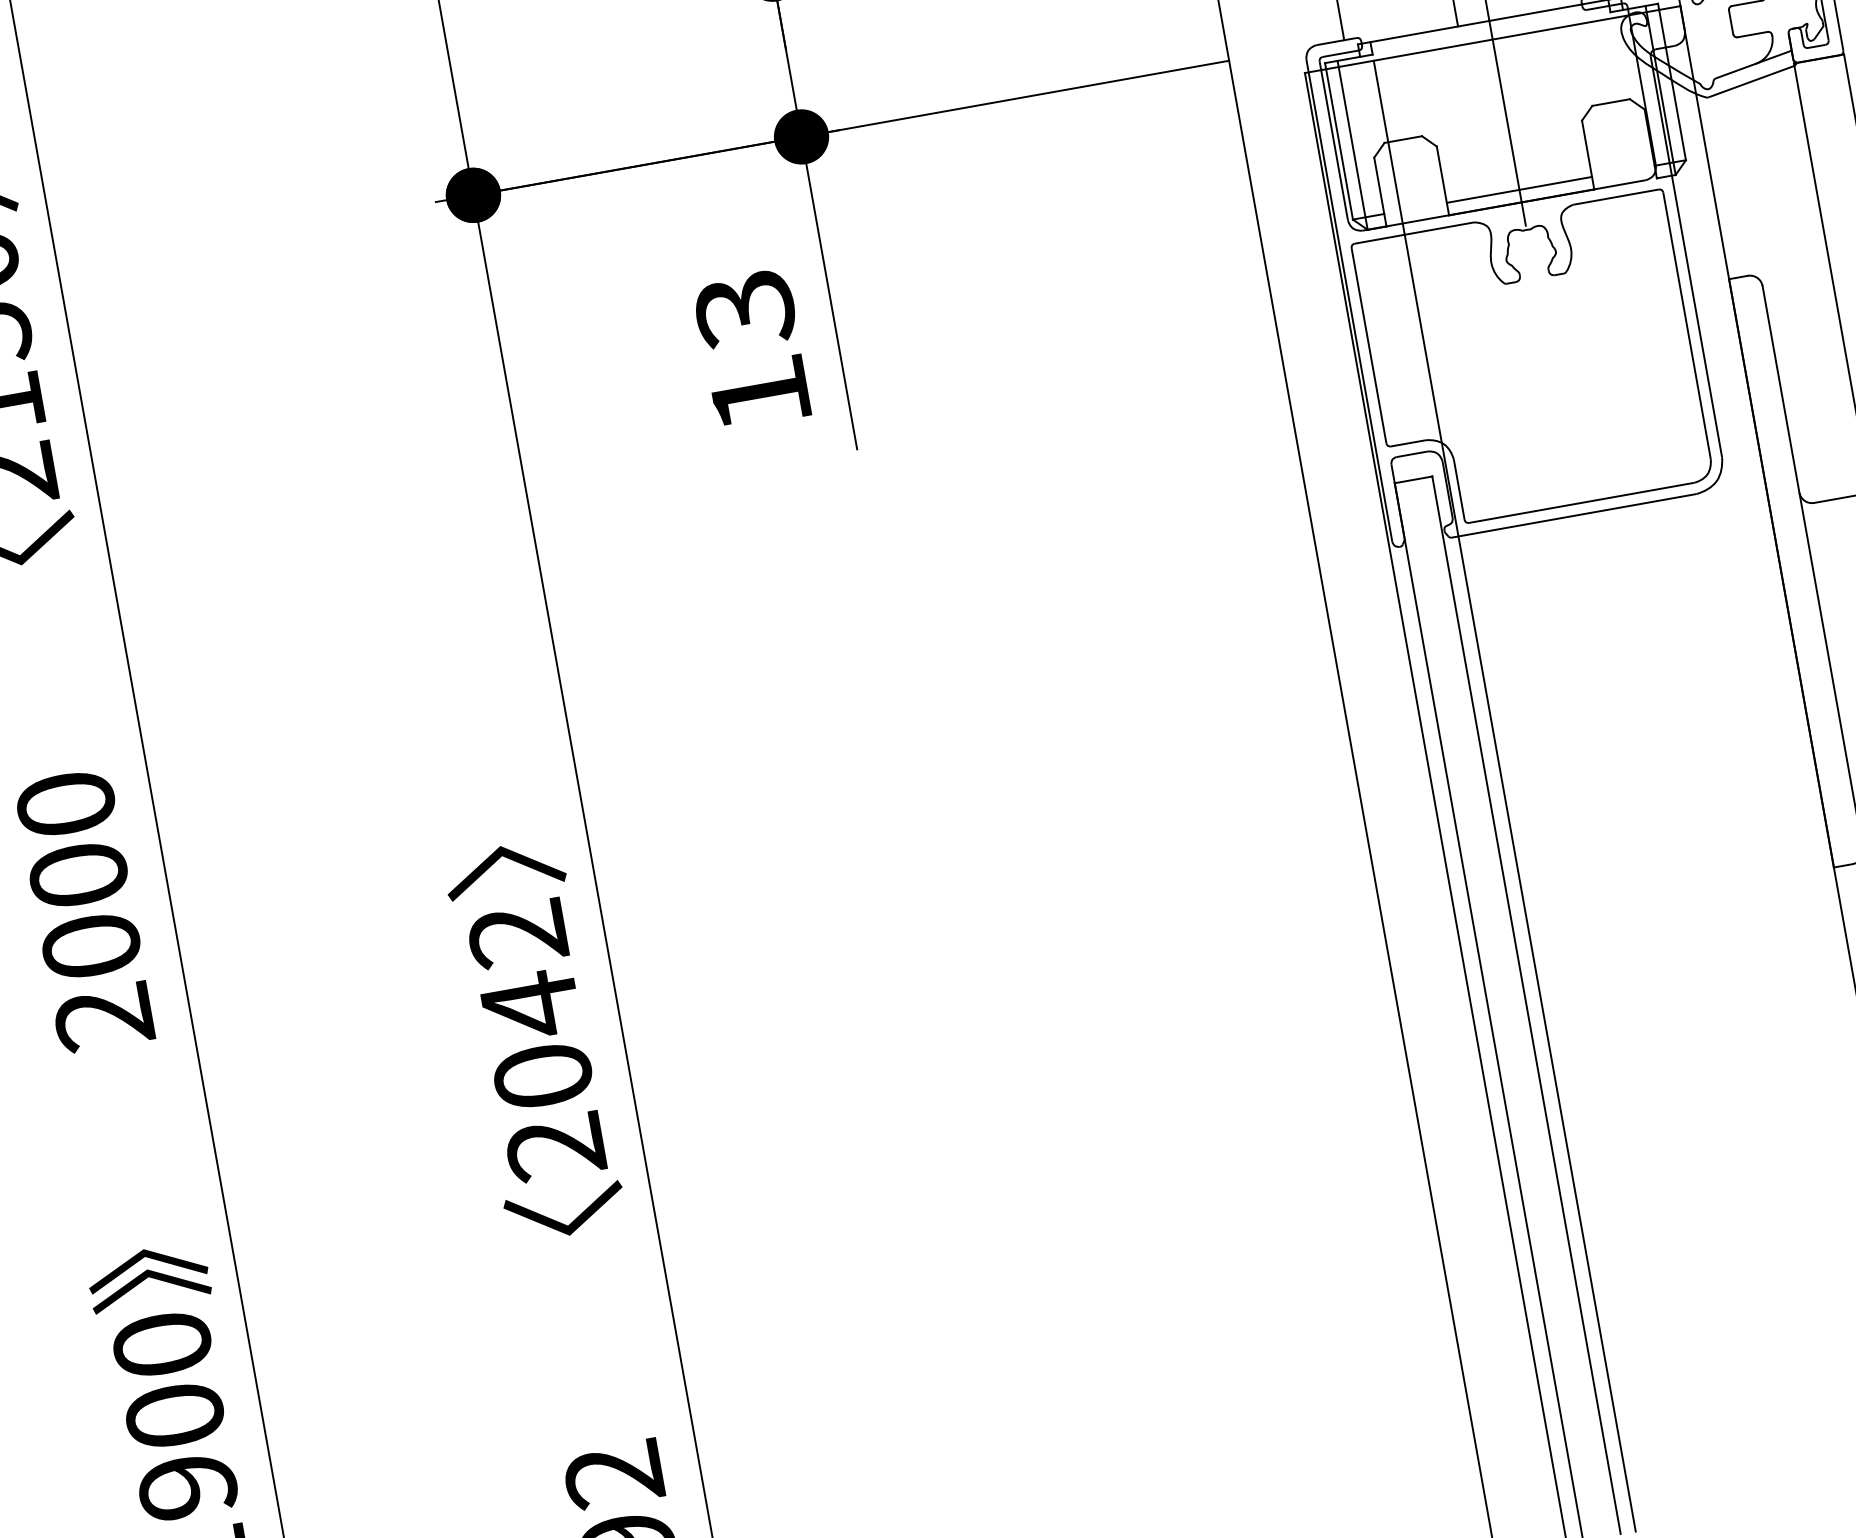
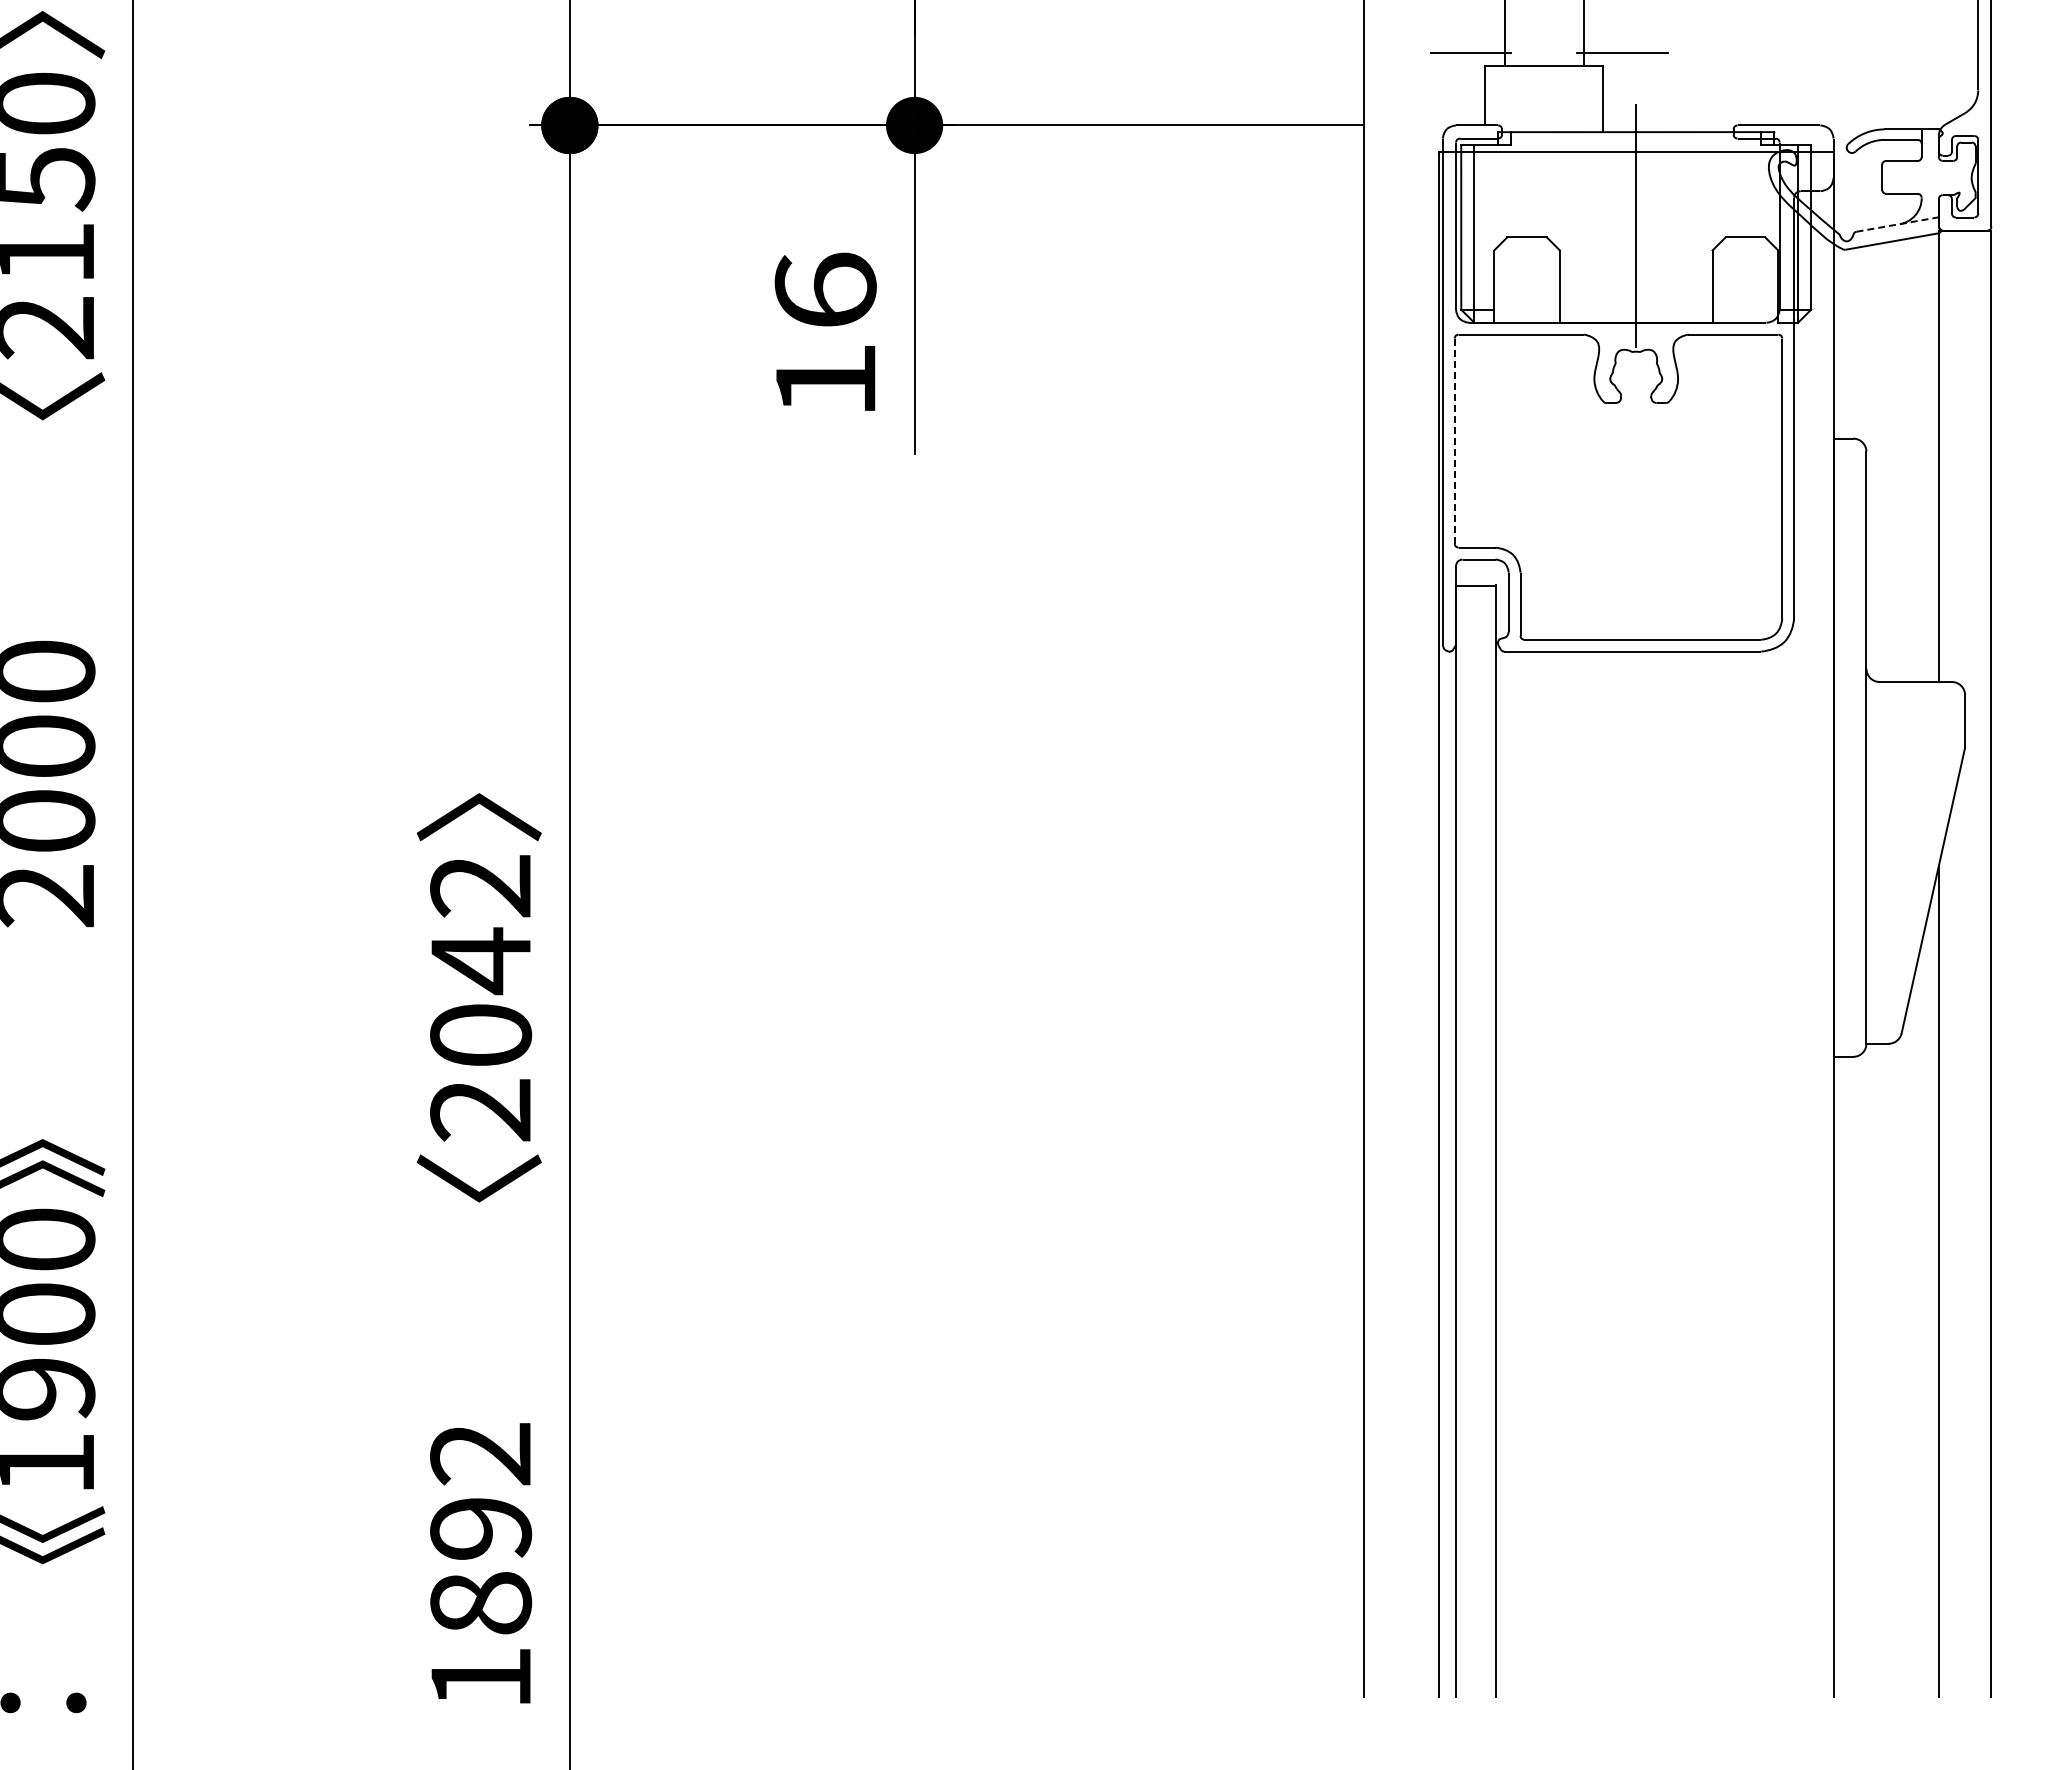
line: (1753, 64) -> (1897, 224), solid -> dashed
line: (1518, 189) -> (1635, 309), removed
text: (744, 310) -> (825, 291), 13 -> 16
line: (1368, 346) -> (1454, 441), solid -> dashed
line: (1504, 796) -> (1511, 924), removed

